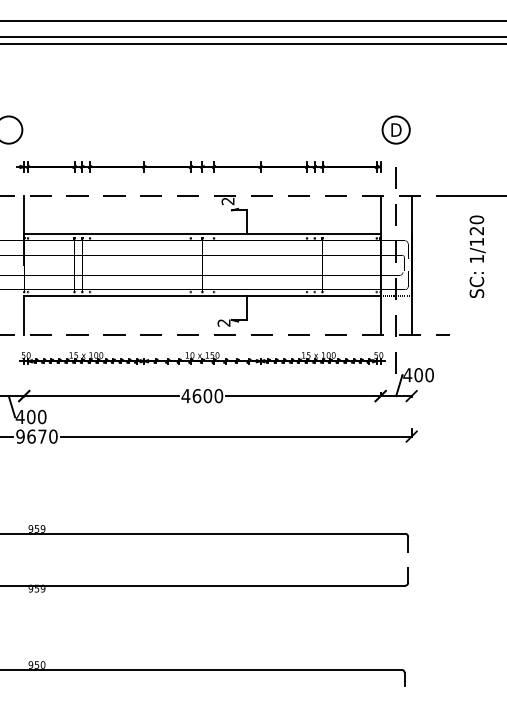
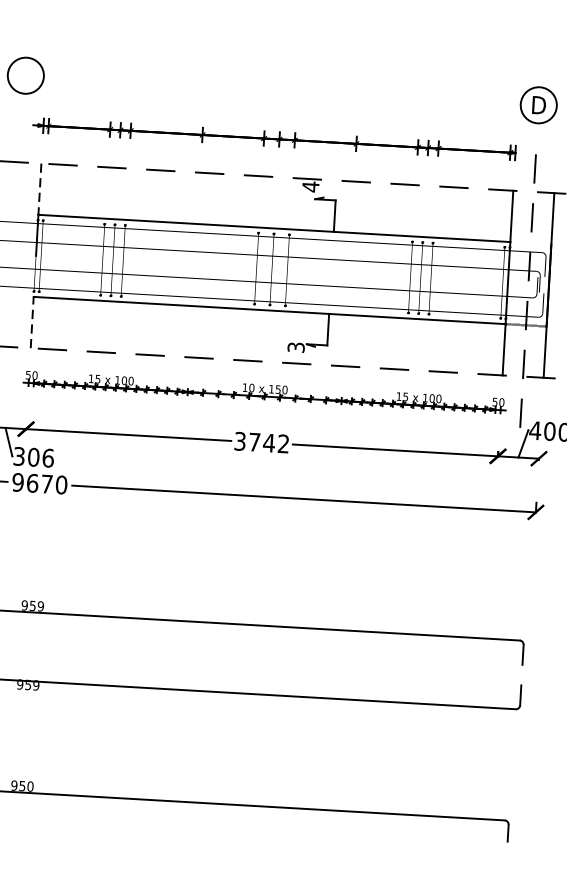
text: (227, 201) -> (310, 187), 2 -> 4
line: (24, 215) -> (40, 190), solid -> dashed
line: (24, 315) -> (32, 322), solid -> dashed
text: (224, 322) -> (296, 346), 2 -> 3
text: (202, 395) -> (262, 441), 4600 -> 3742
text: (30, 416) -> (32, 456), 400 -> 306

